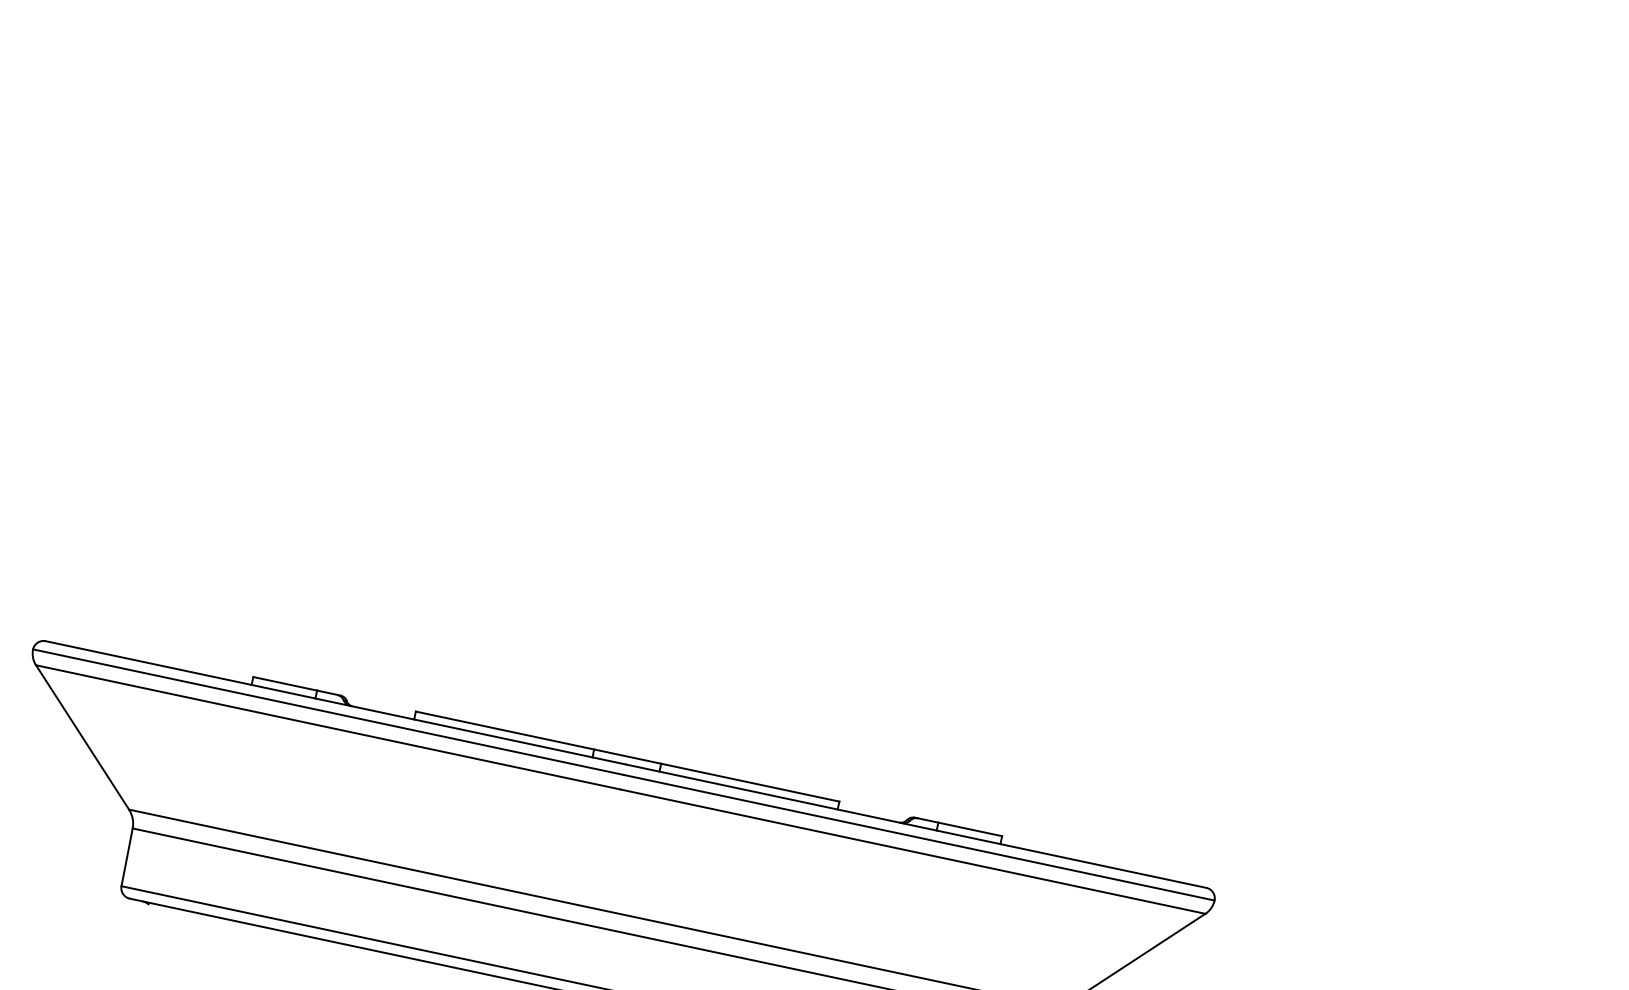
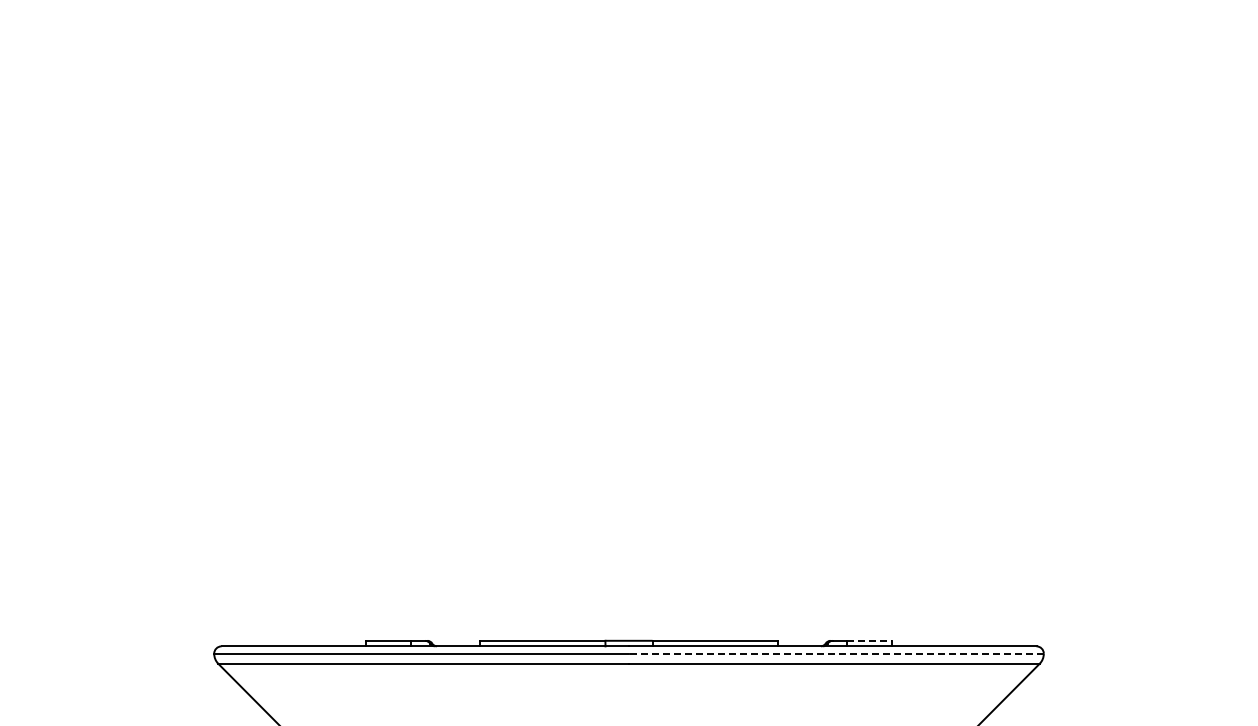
line: (971, 829) -> (870, 640), solid -> dashed
line: (917, 837) -> (835, 653), solid -> dashed

